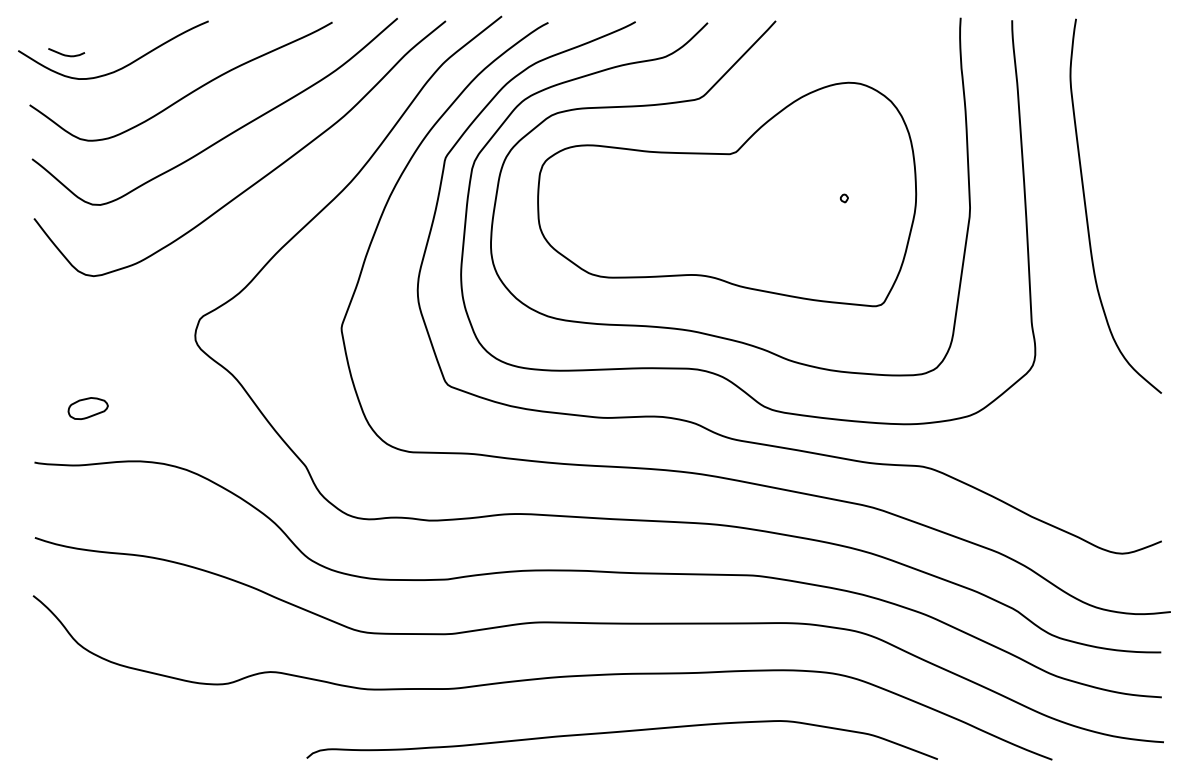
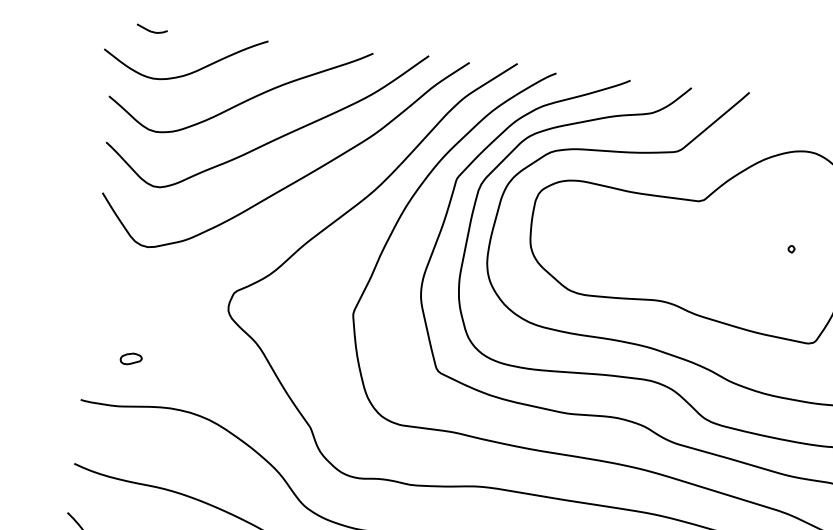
curve: (66, 54) -> (151, 30), moved
part: (88, 408) -> (131, 358), size x0.62

